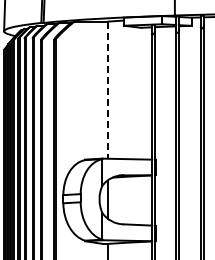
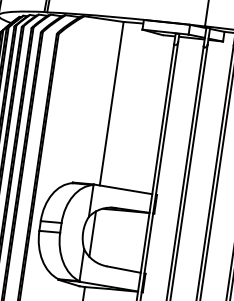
line: (107, 90) -> (111, 104), dashed -> solid

